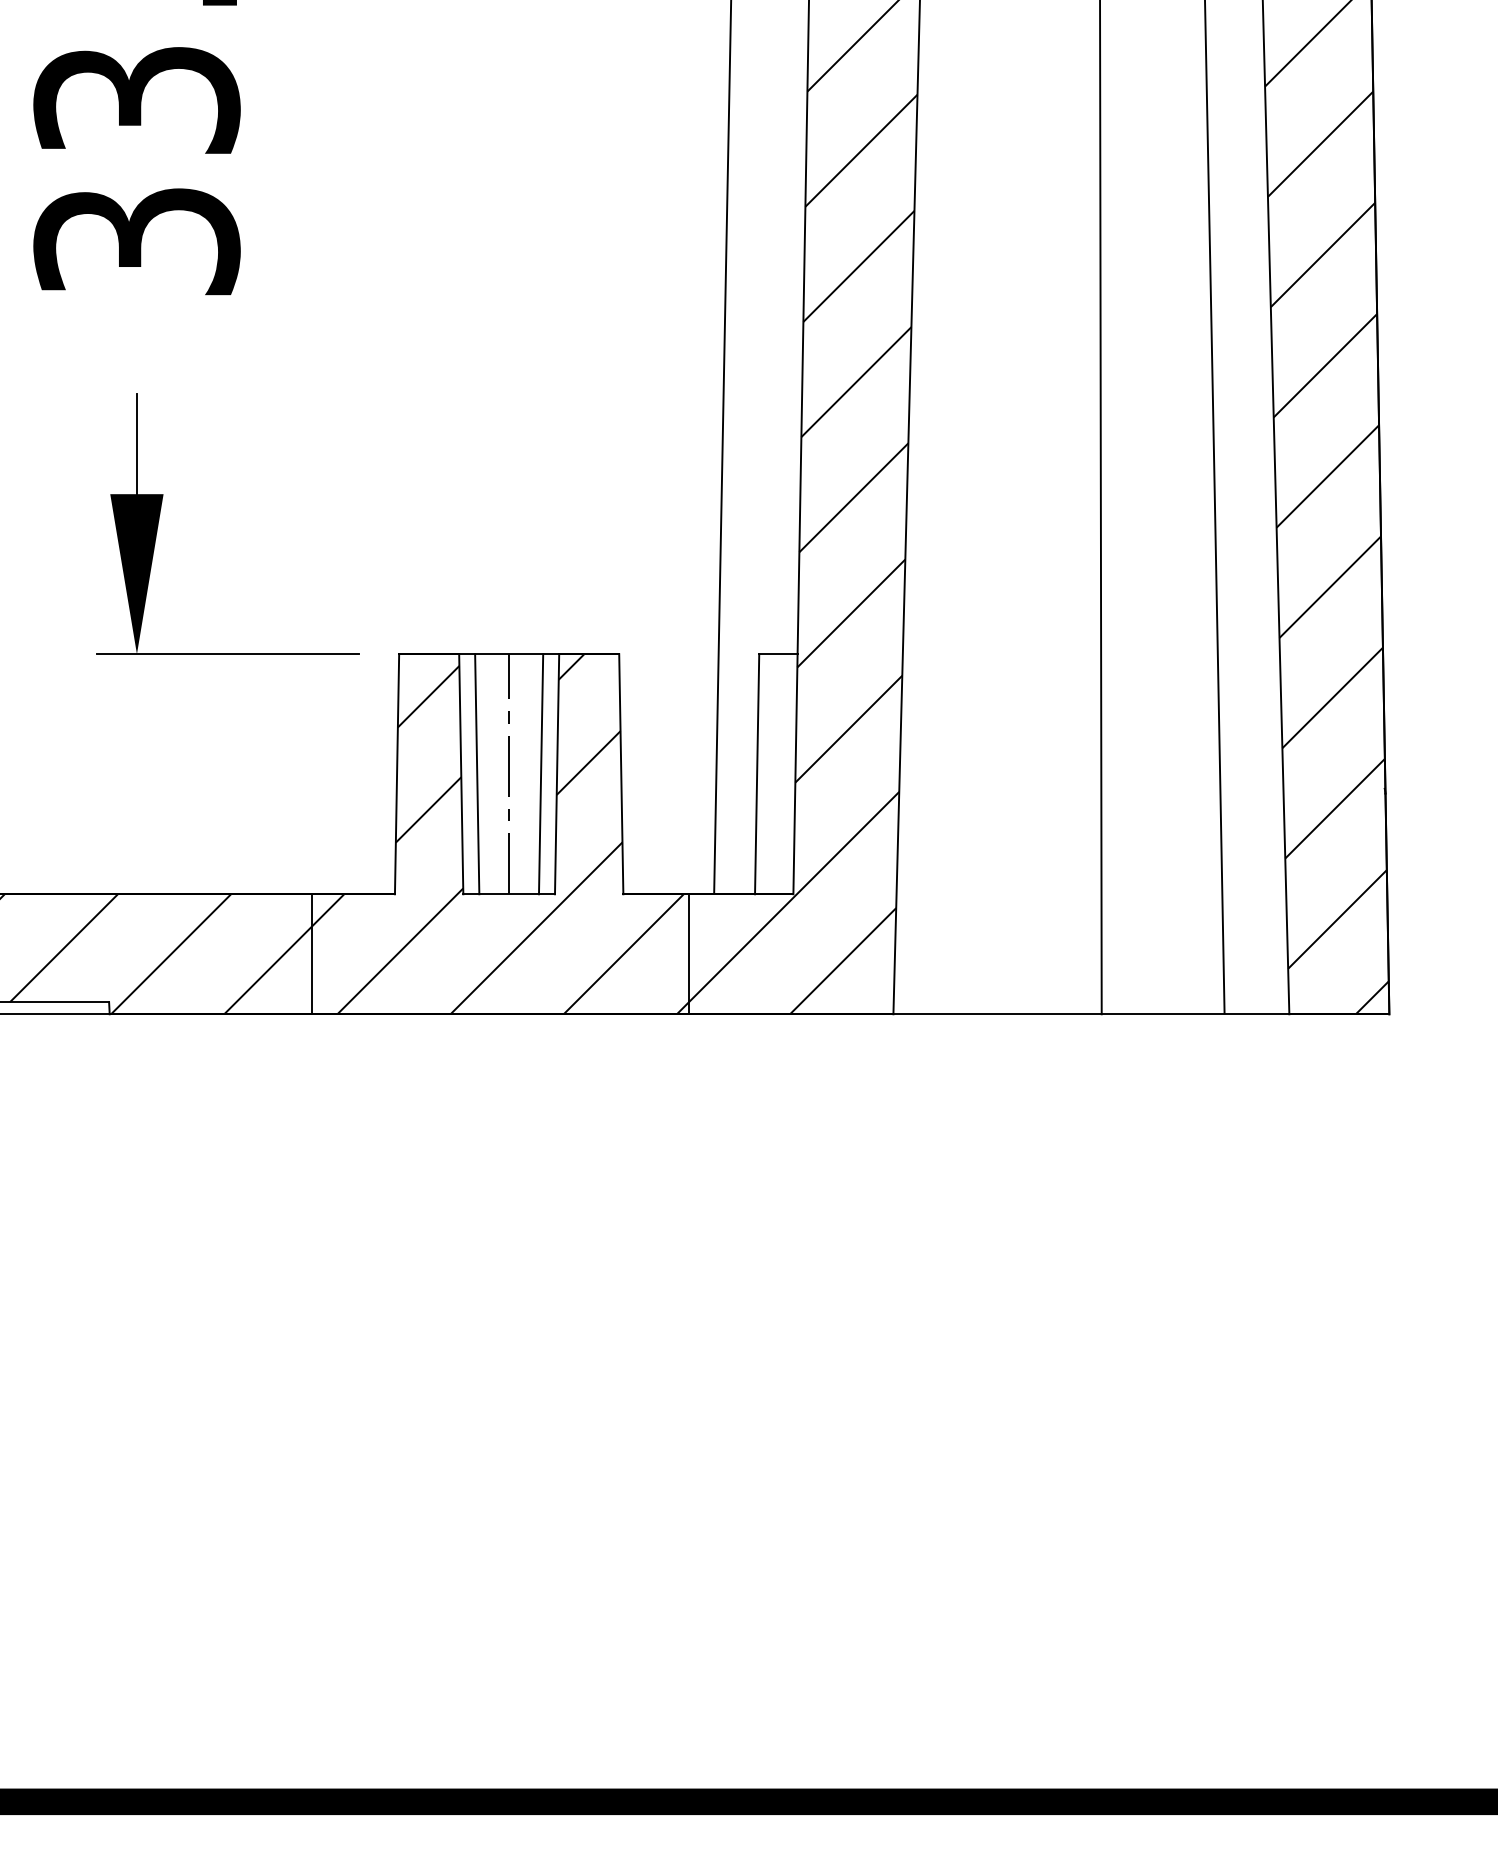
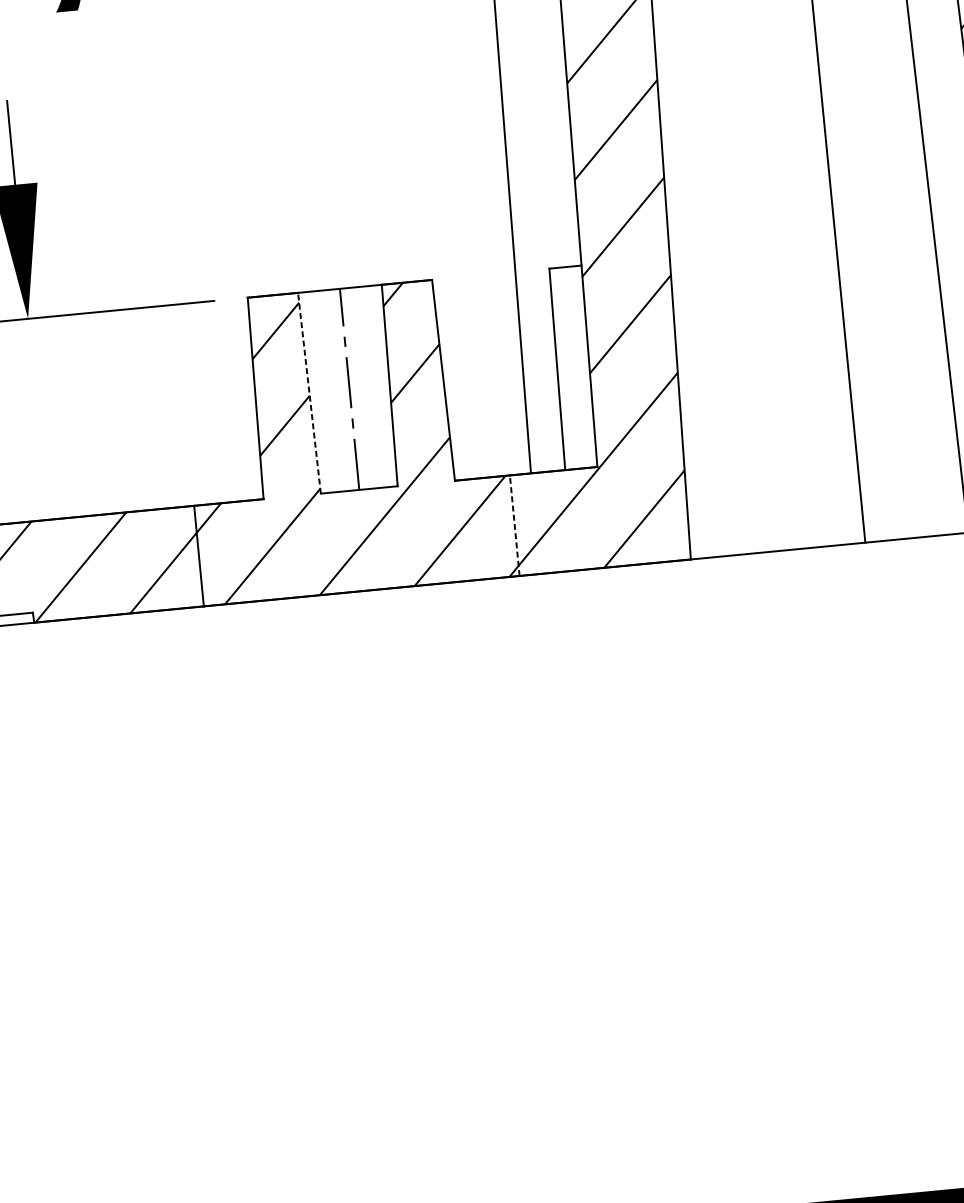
line: (461, 773) -> (309, 392), solid -> dashed
line: (477, 774) -> (323, 392), removed
line: (540, 774) -> (375, 387), removed
line: (688, 953) -> (514, 525), solid -> dashed

